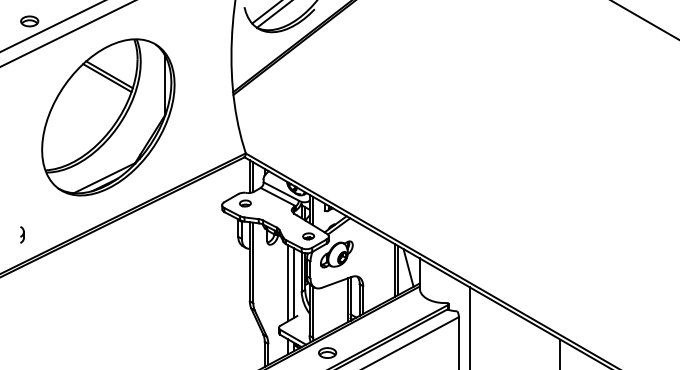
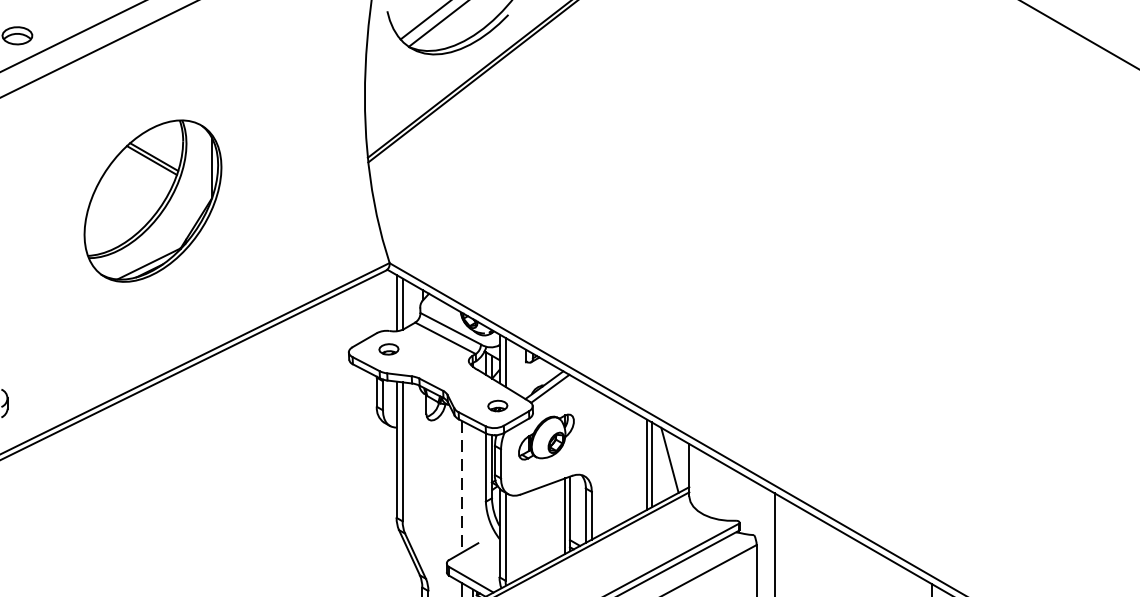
part: (108, 117) -> (153, 201), size x0.6
line: (294, 282) -> (473, 485), removed
line: (287, 283) -> (461, 487), solid -> dashed

